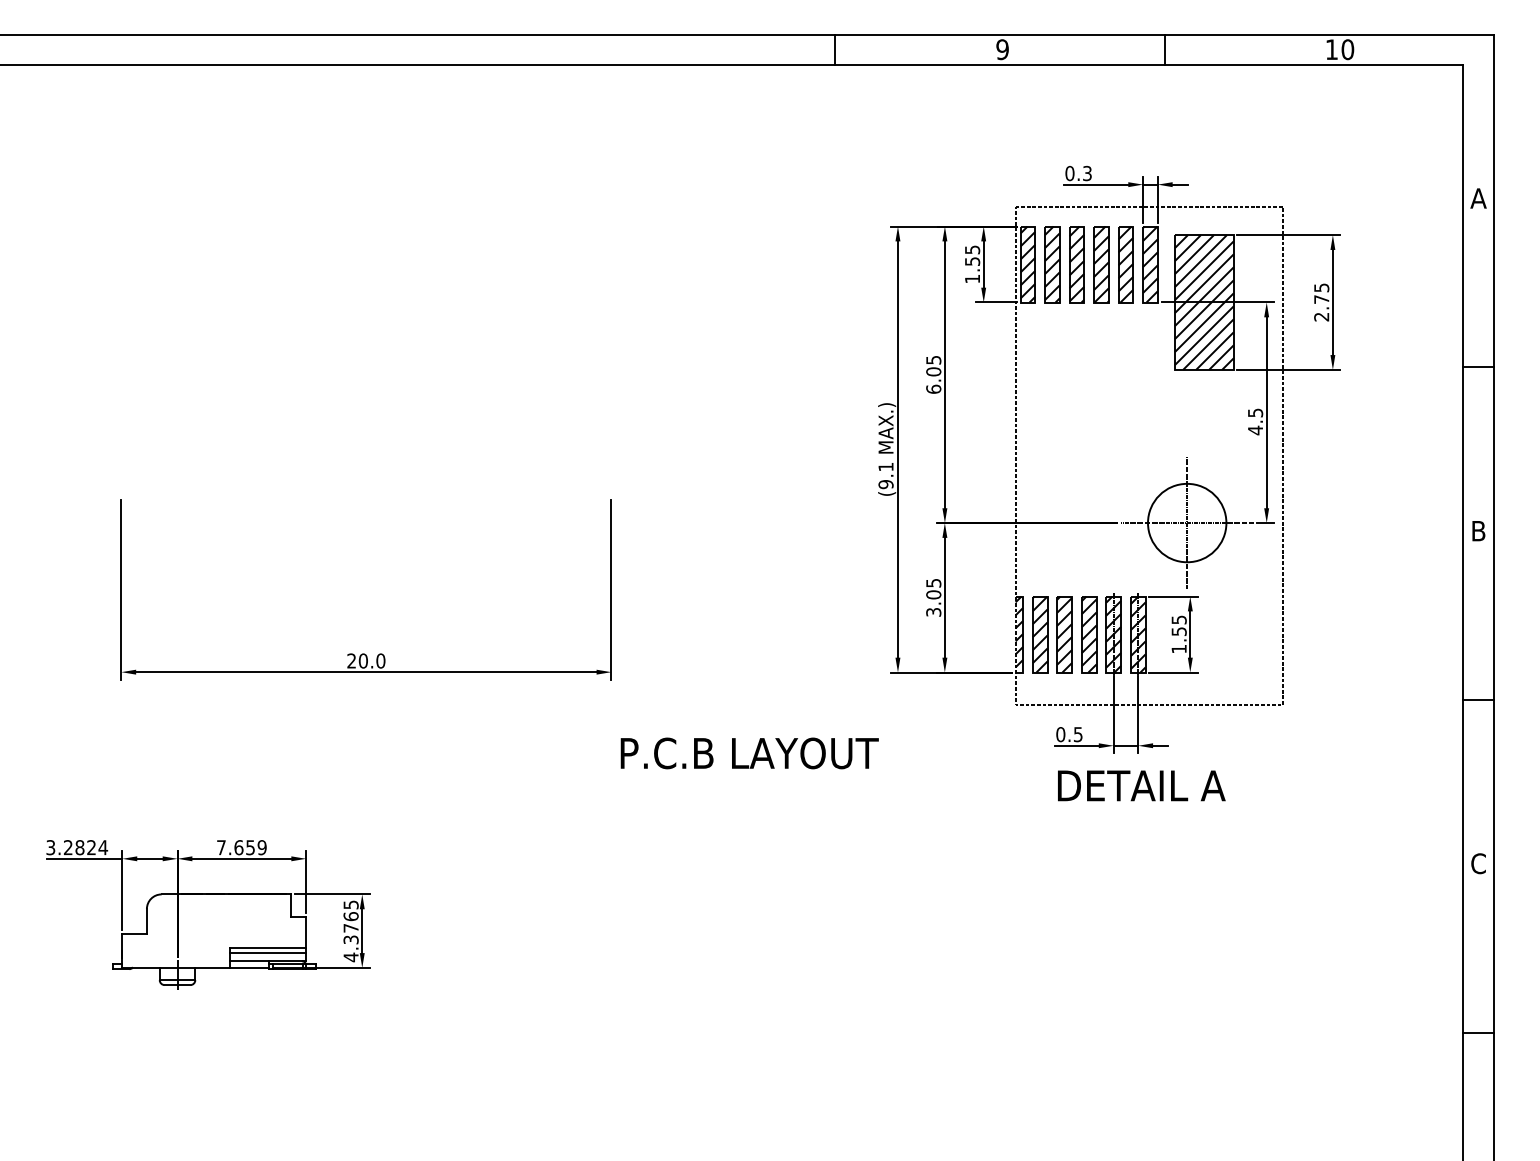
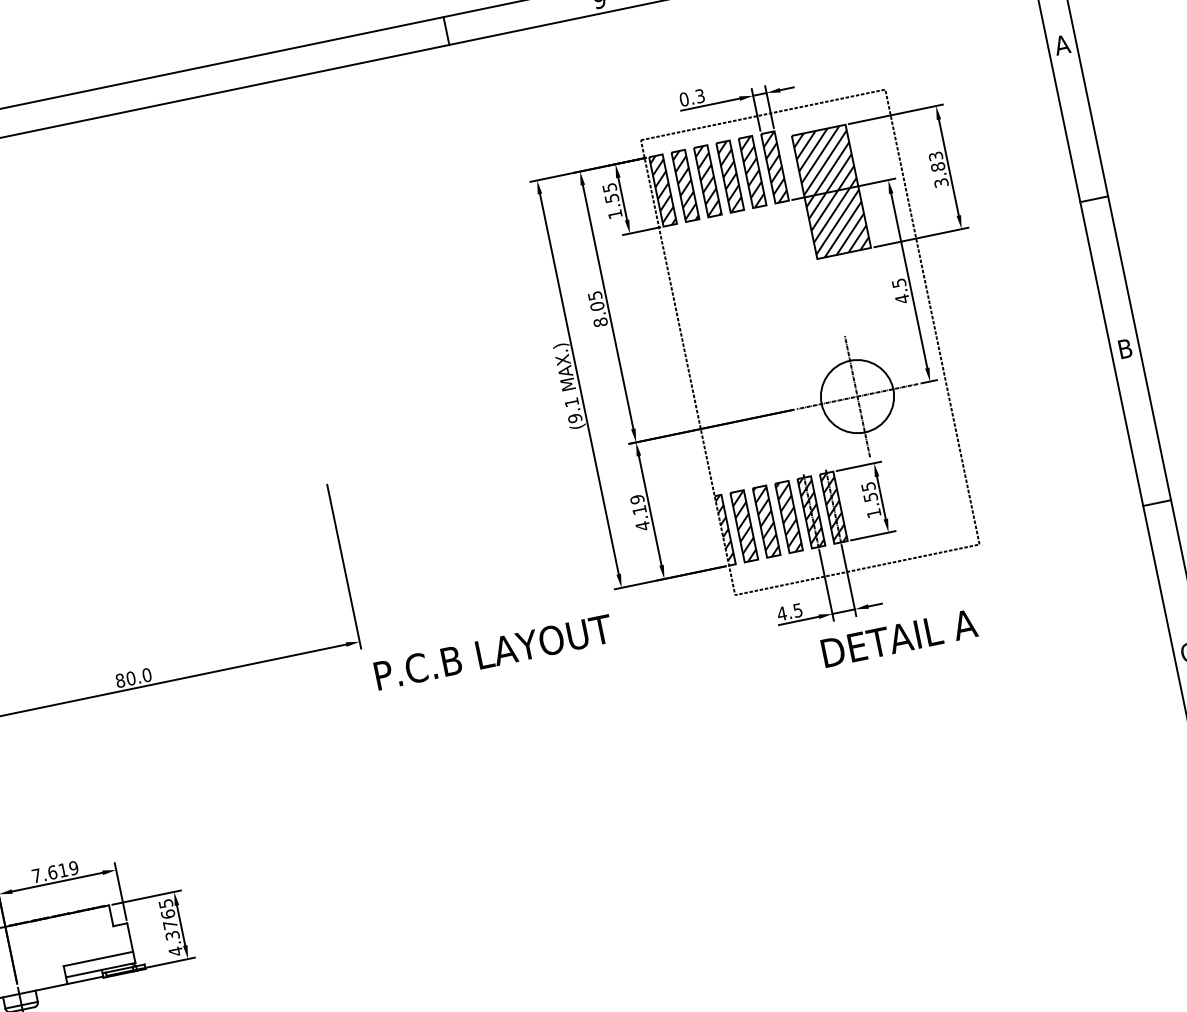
text: (1321, 302) -> (938, 169), 2.75 -> 3.83
text: (933, 388) -> (600, 321), 6.05 -> 8.05
text: (933, 597) -> (639, 512), 3.05 -> 4.19
text: (351, 660) -> (120, 680), 20.0 -> 80.0
text: (1060, 734) -> (781, 613), 0.5 -> 4.5
text: (749, 753) -> (493, 652), moved
text: (1141, 785) -> (899, 638), moved
text: (250, 847) -> (63, 870), 7.659 -> 7.619
line: (268, 953) -> (99, 963), removed

